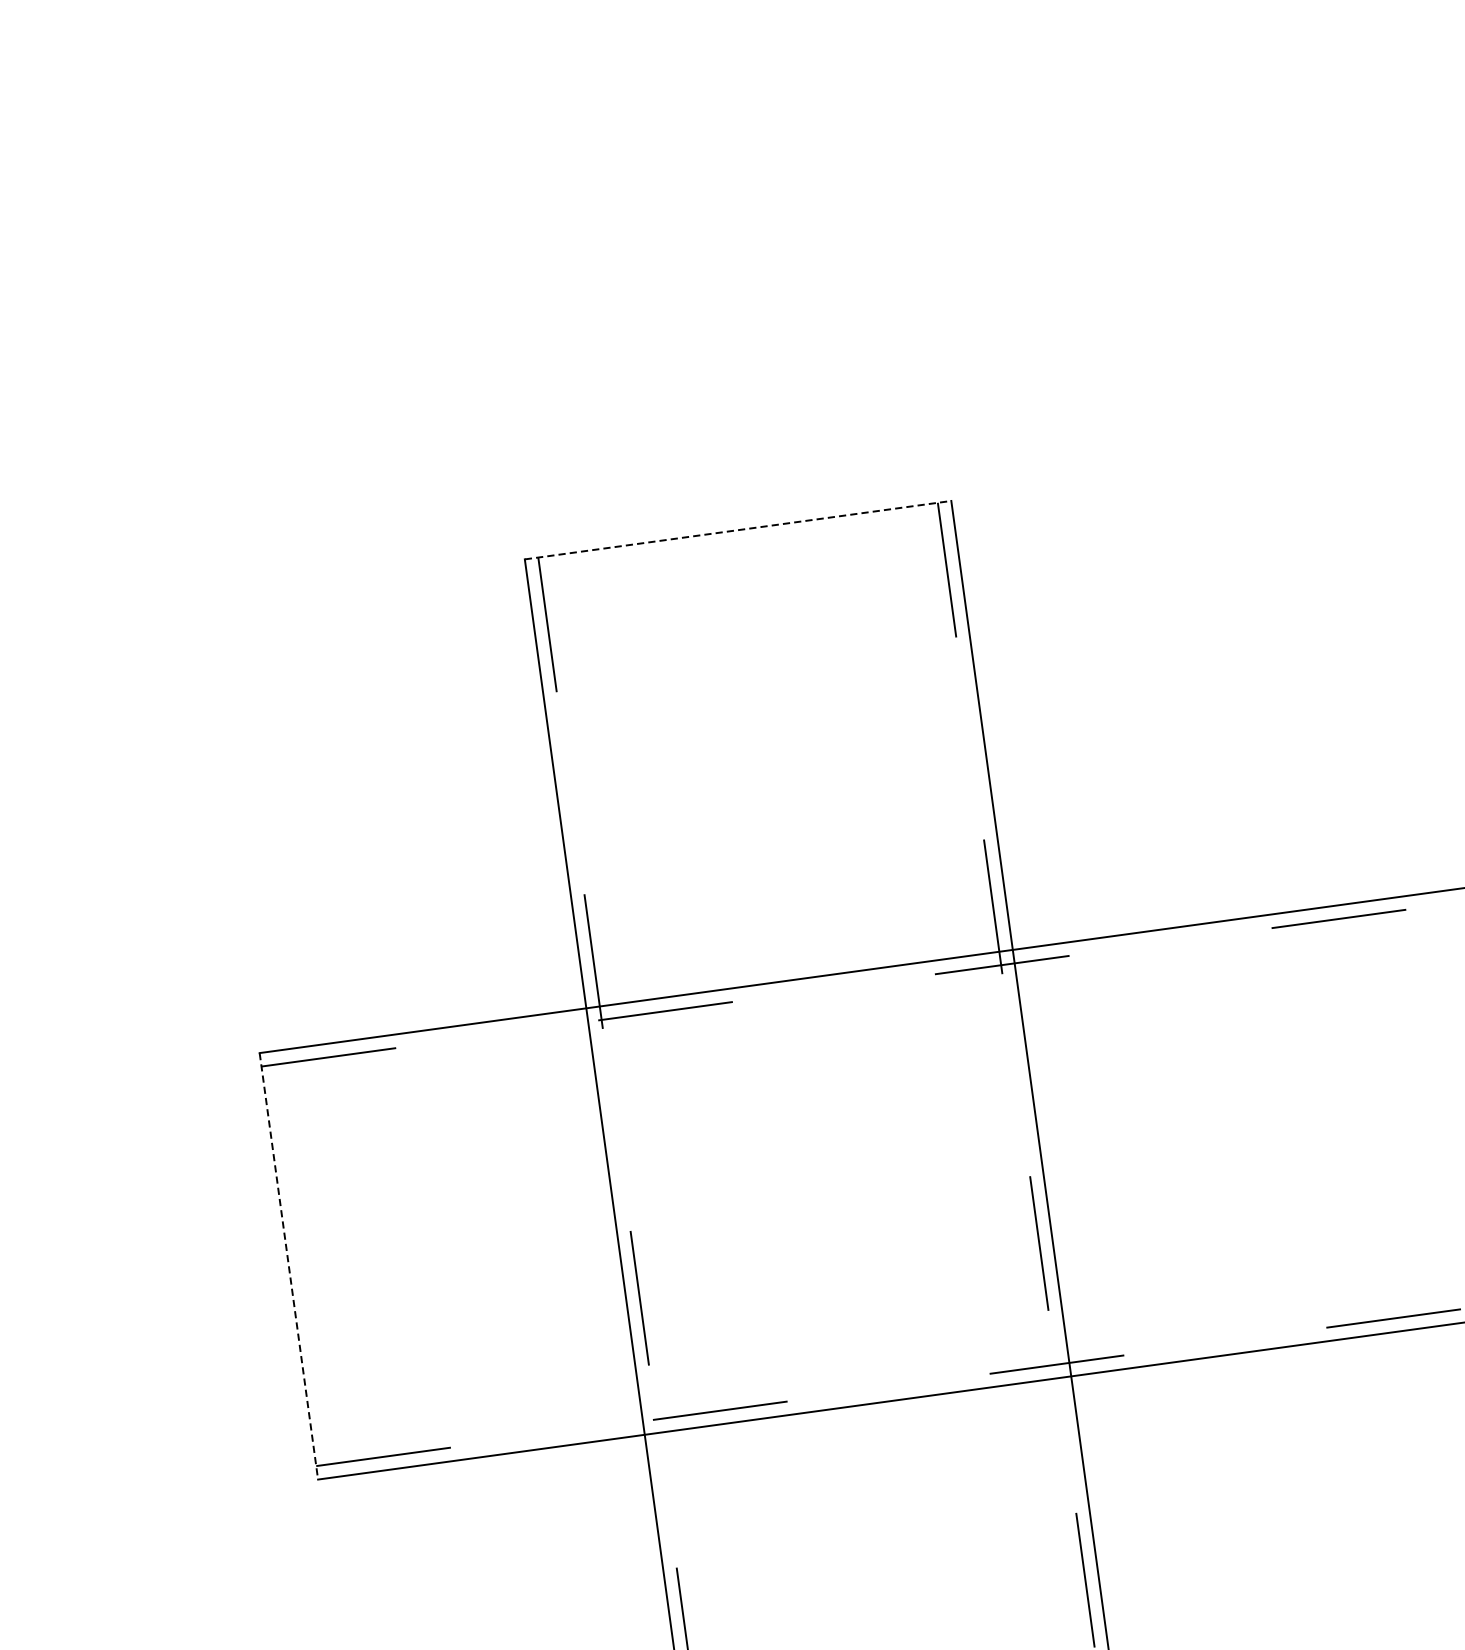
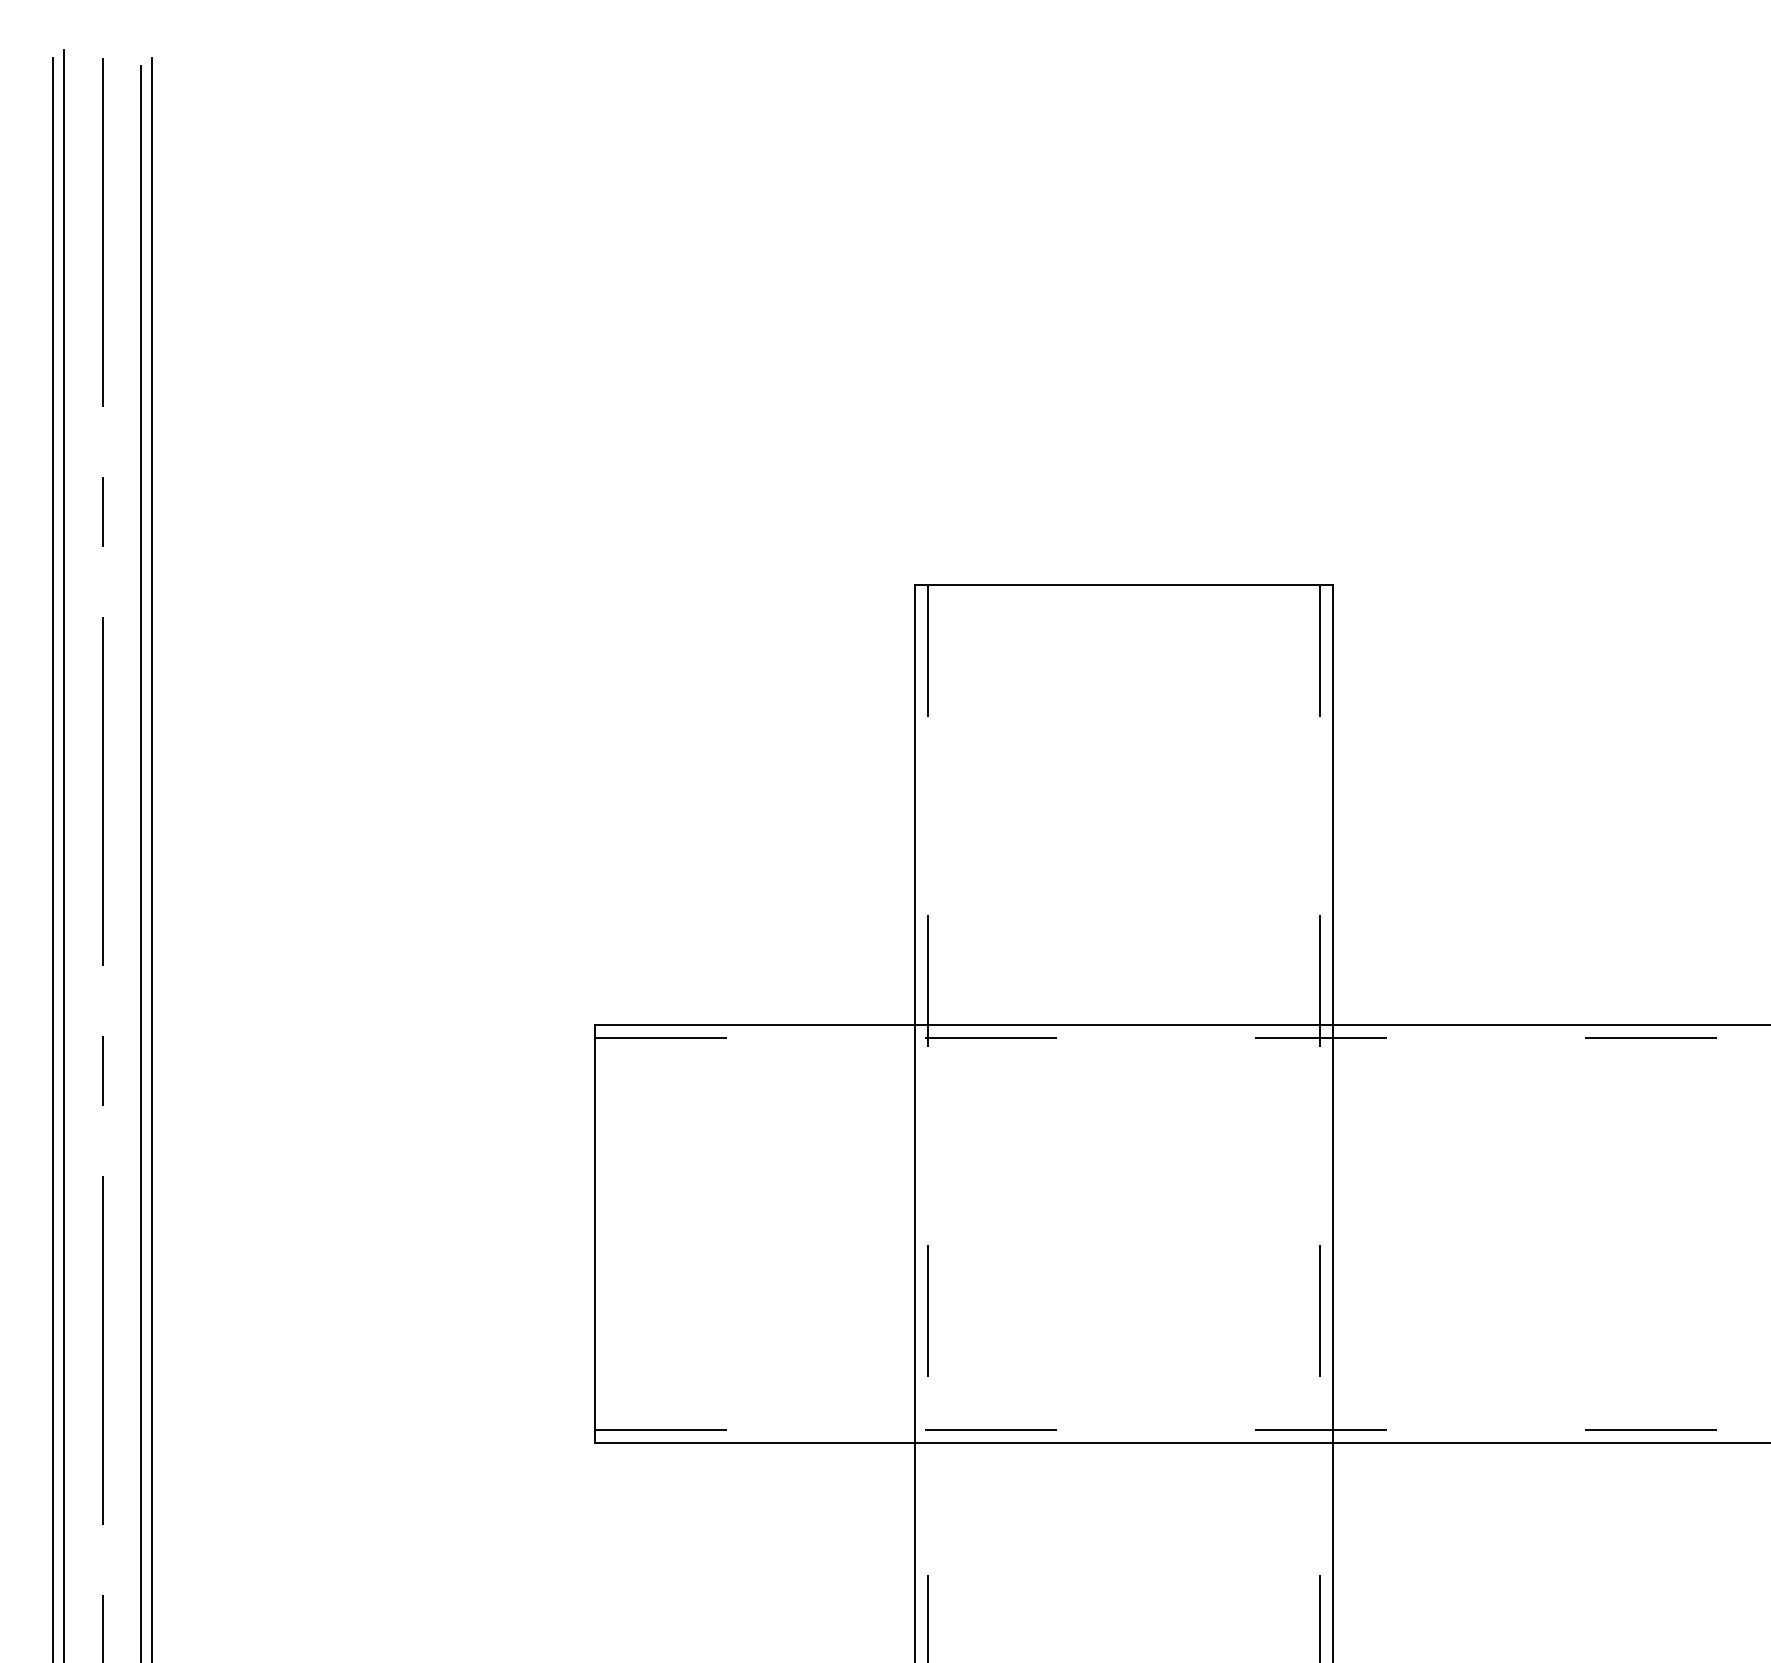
line: (738, 529) -> (1124, 584), dashed -> solid
line: (288, 1266) -> (594, 1234), dashed -> solid

